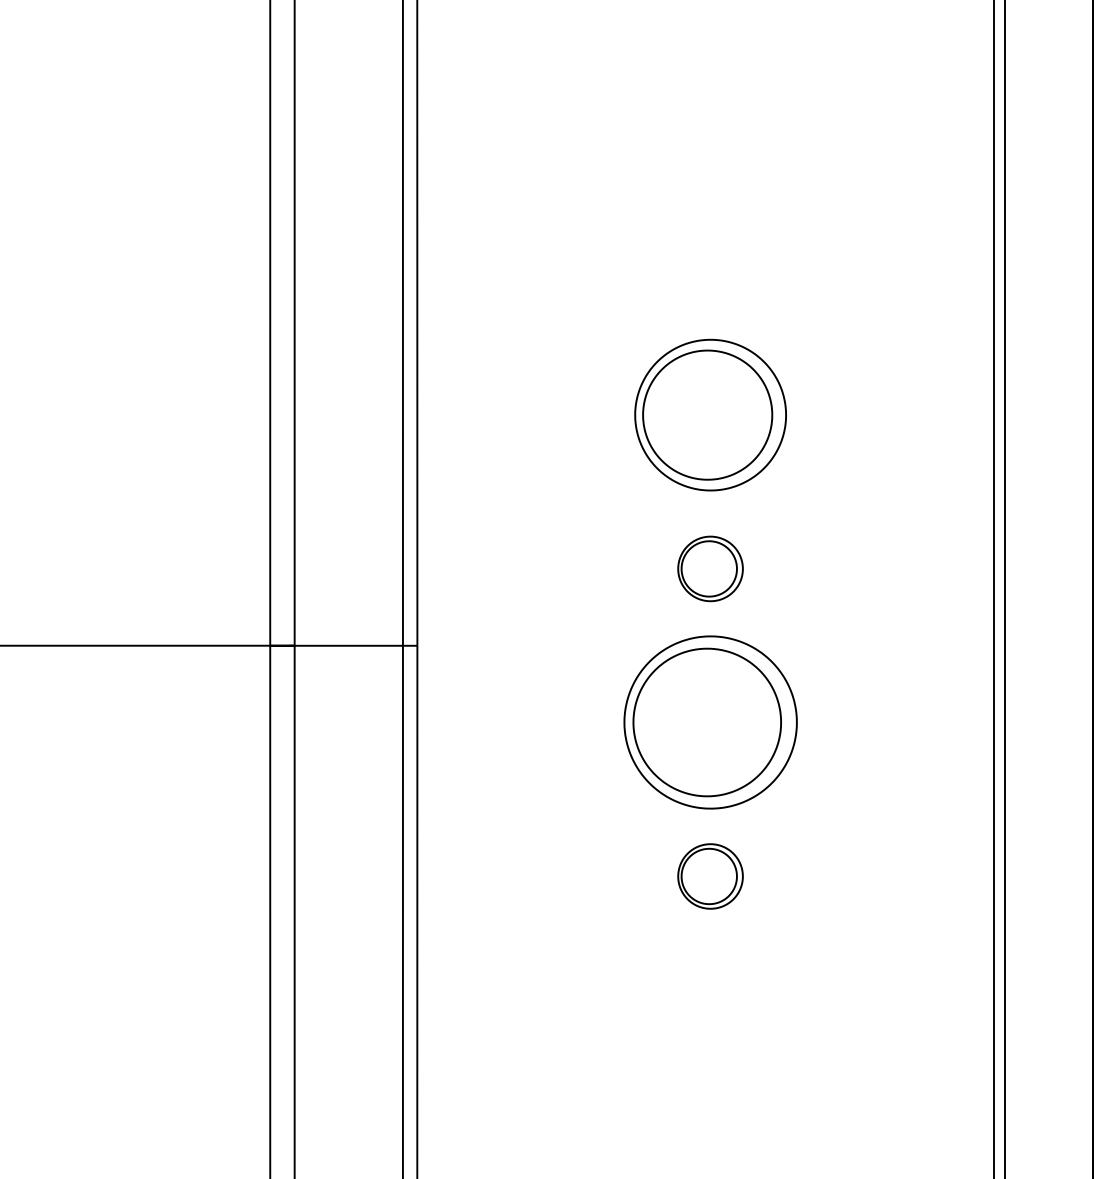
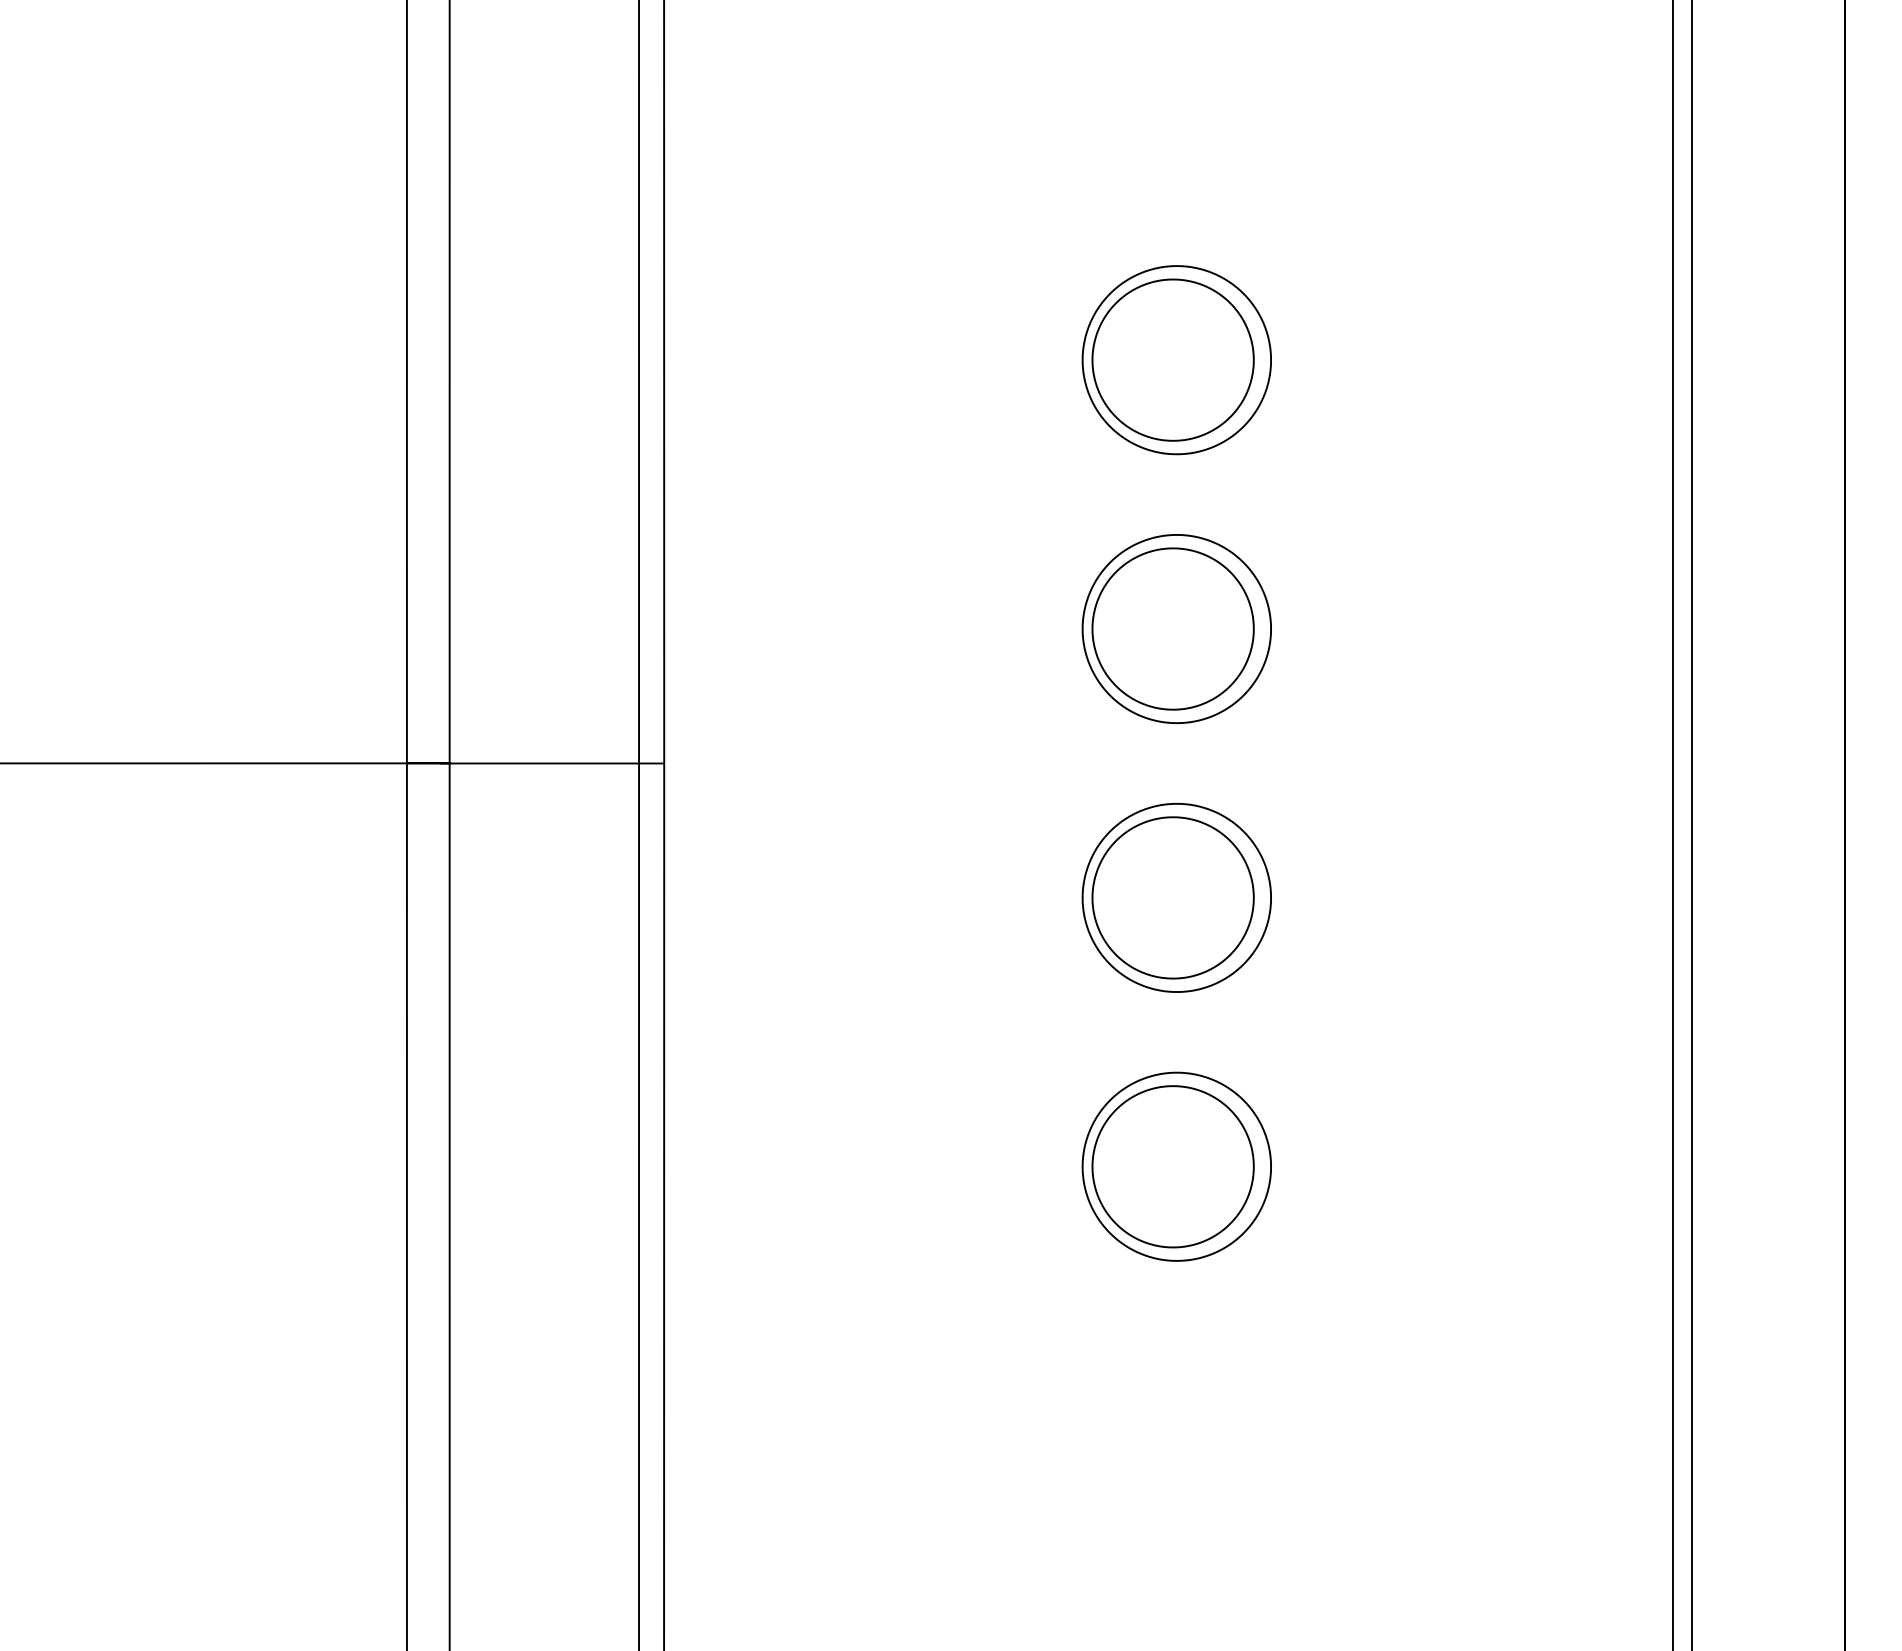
part: (710, 414) -> (1176, 359), size x0.71
part: (710, 568) -> (1176, 628), size x1.67
part: (710, 722) -> (1176, 897), size x0.62
part: (710, 876) -> (1176, 1166), size x1.67

